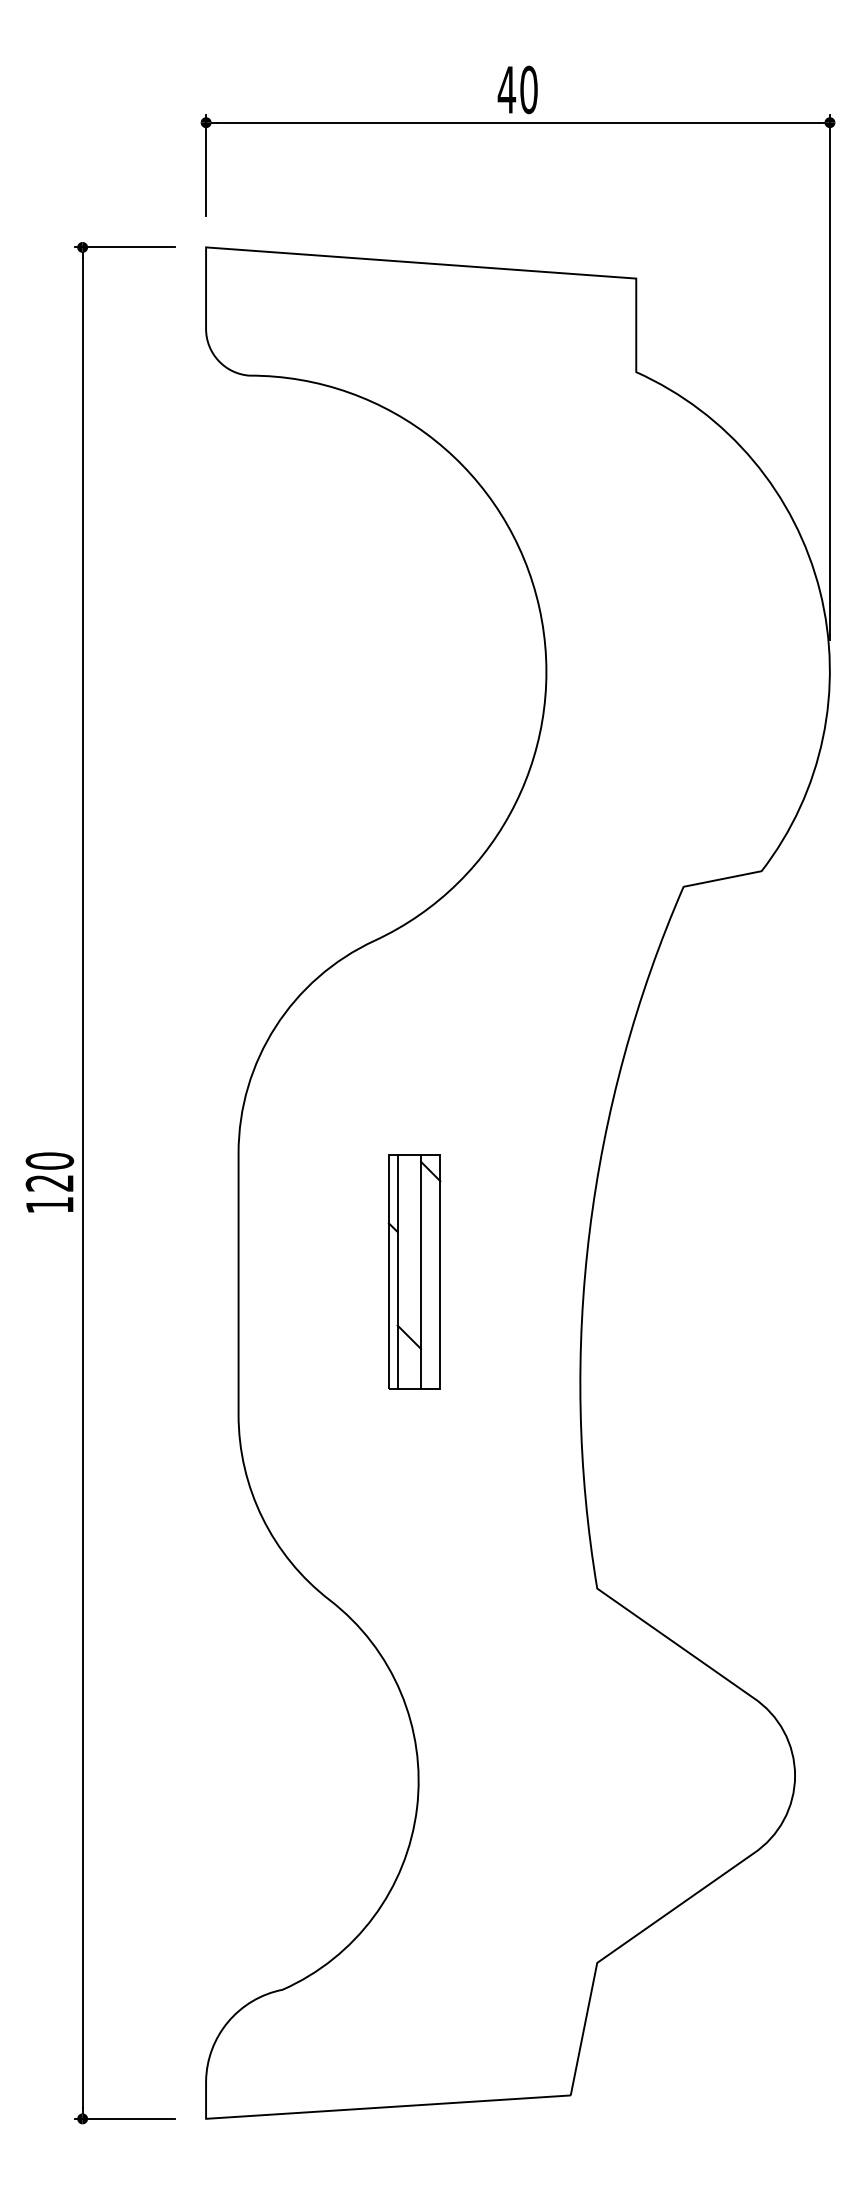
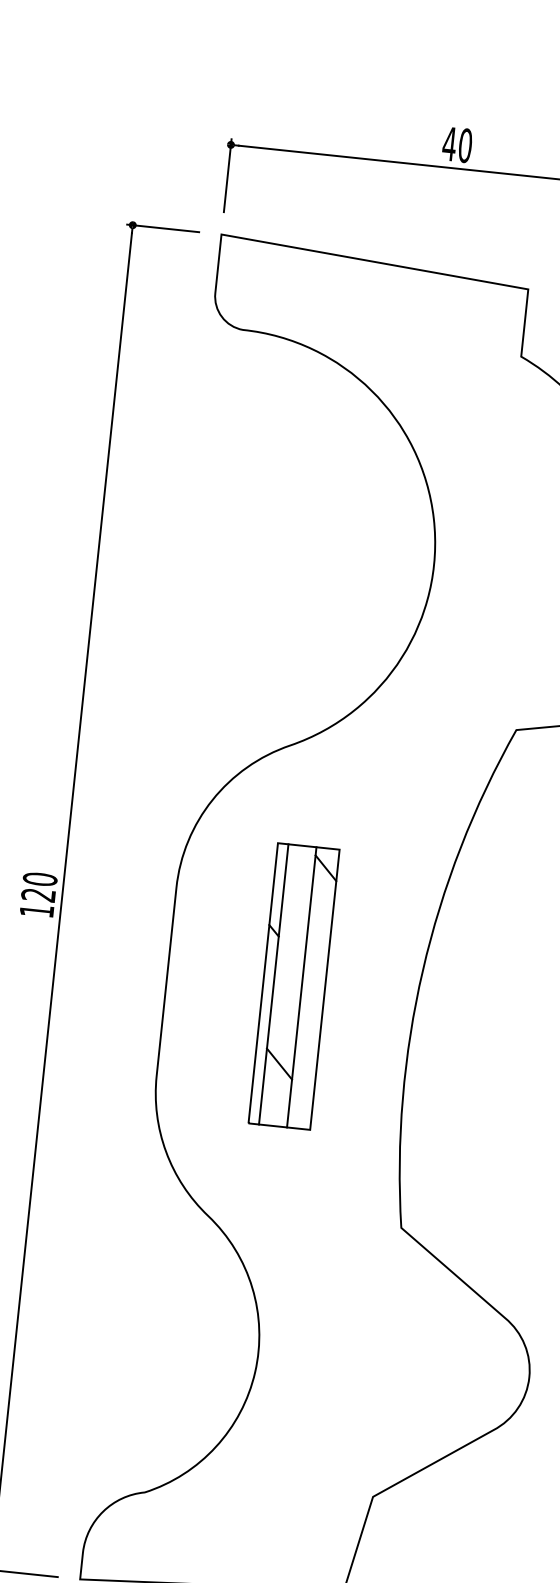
part: (414, 1271) -> (293, 986), size x1.67

